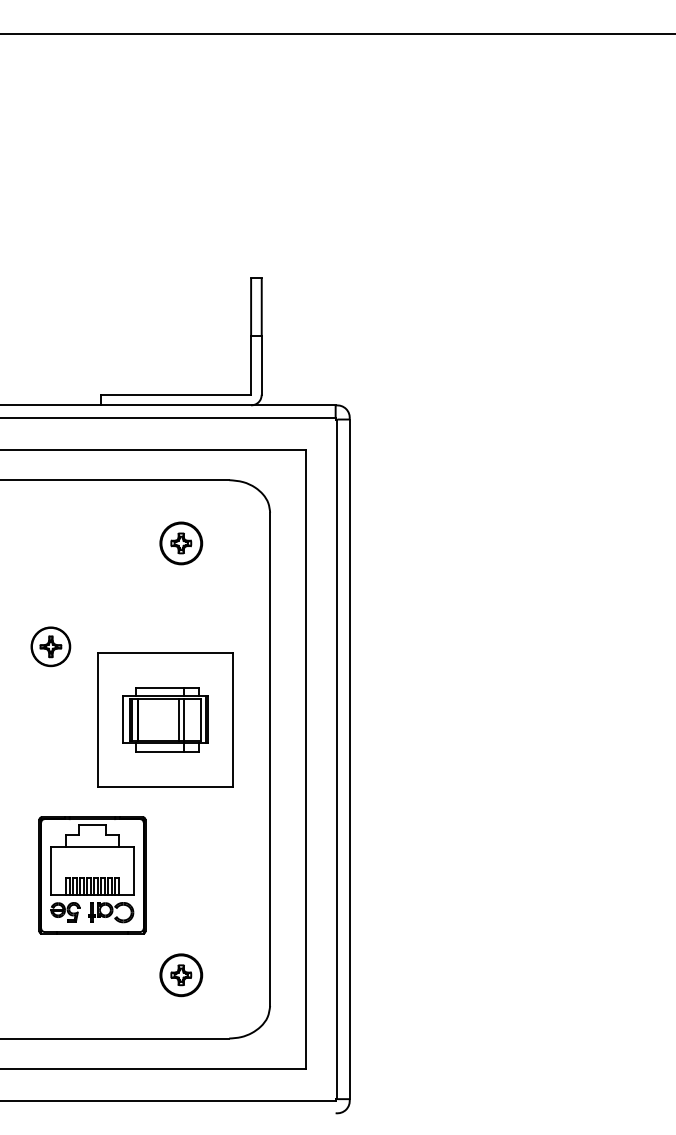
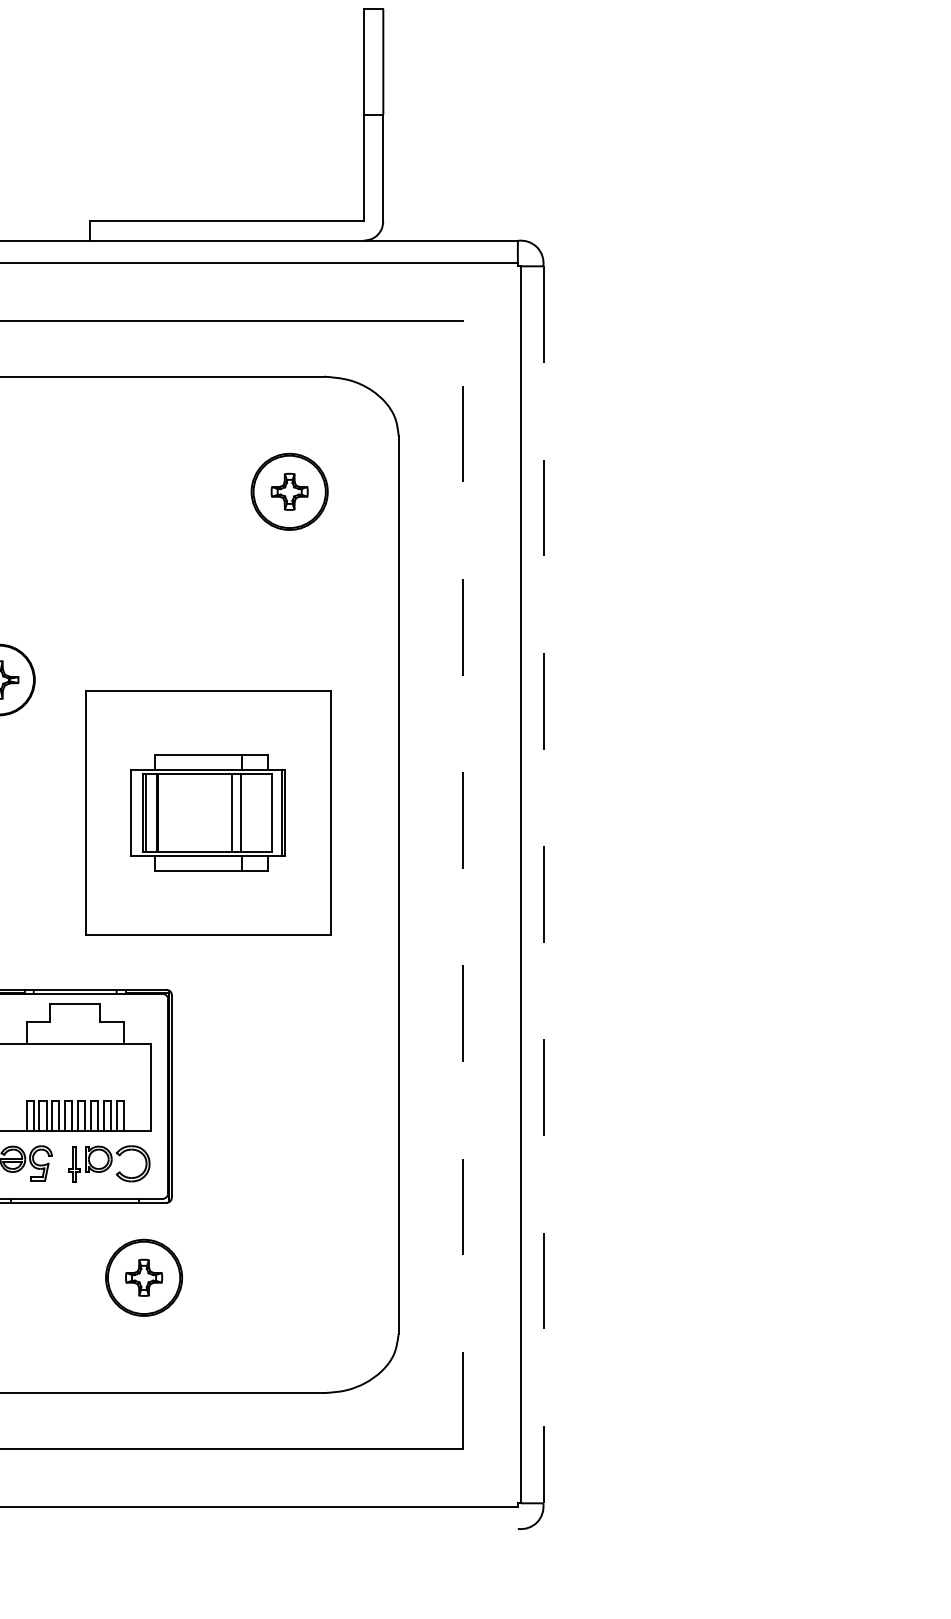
part: (181, 543) -> (290, 491), moved
line: (305, 759) -> (462, 885), solid -> dashed
line: (349, 759) -> (543, 885), solid -> dashed
part: (181, 975) -> (144, 1278), moved

